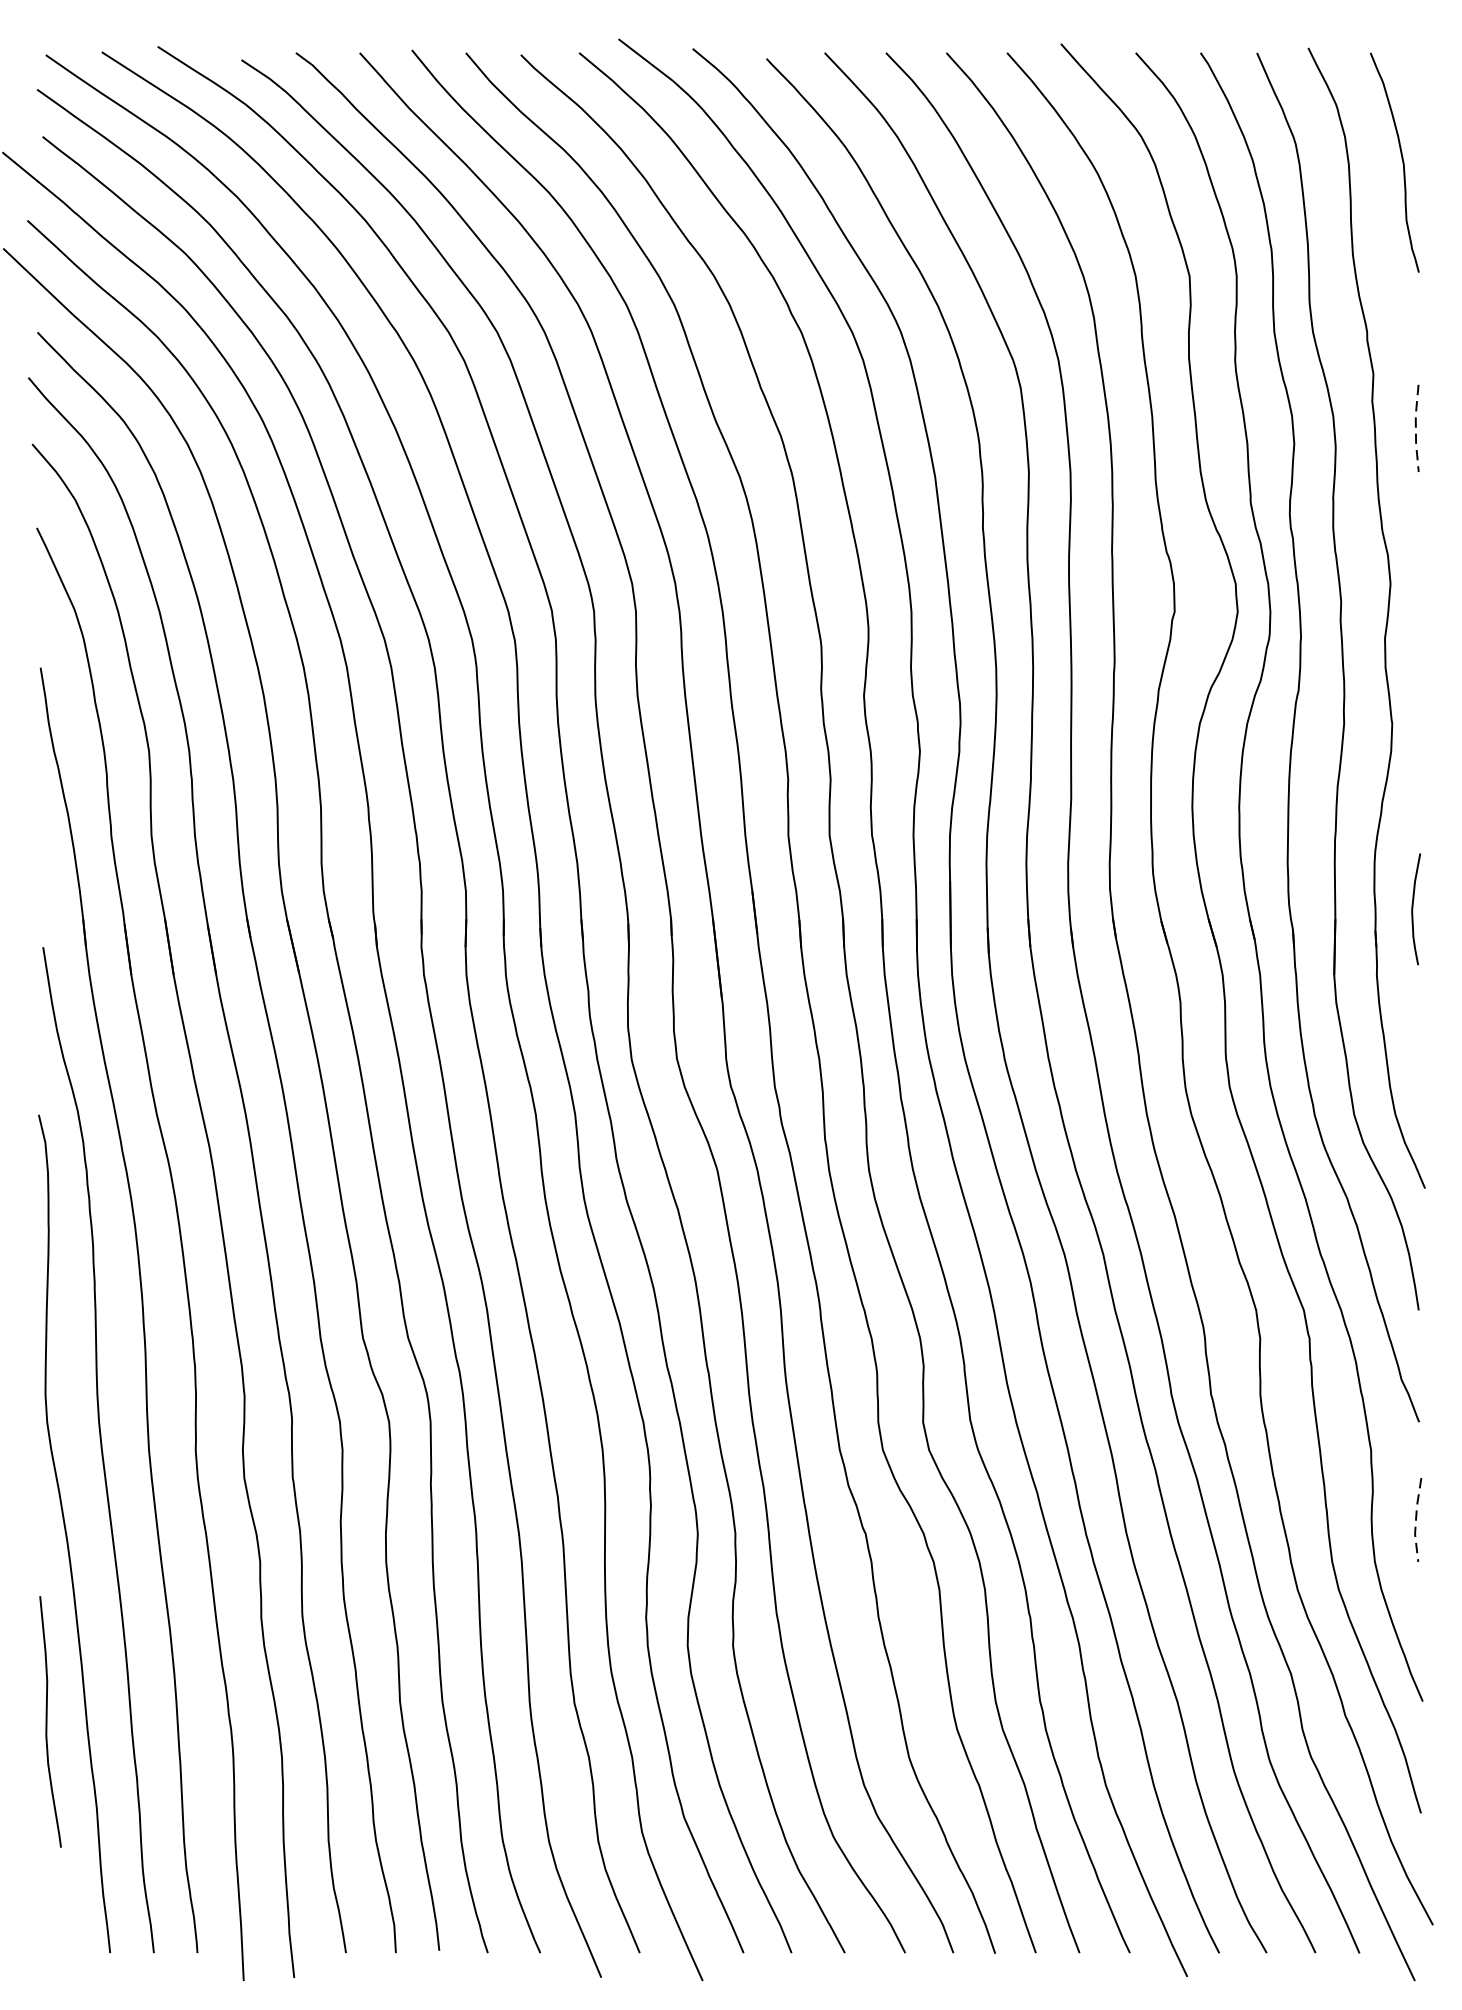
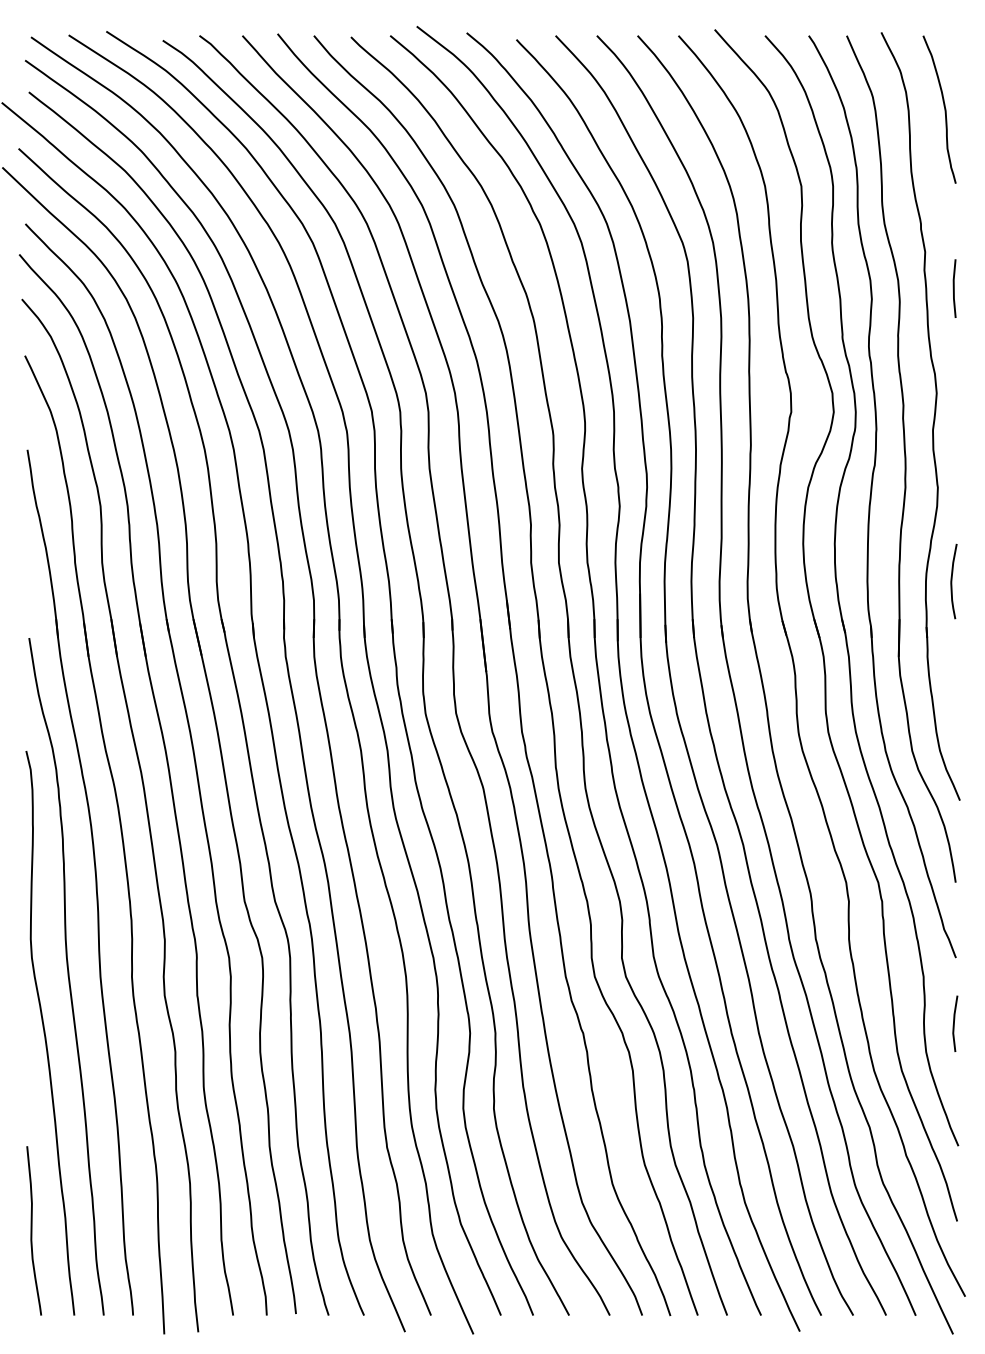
line: (1415, 428) -> (953, 288), dashed -> solid
curve: (1413, 909) -> (952, 581), moved
line: (1415, 1519) -> (953, 1023), dashed -> solid
curve: (48, 1721) -> (32, 1230), moved

